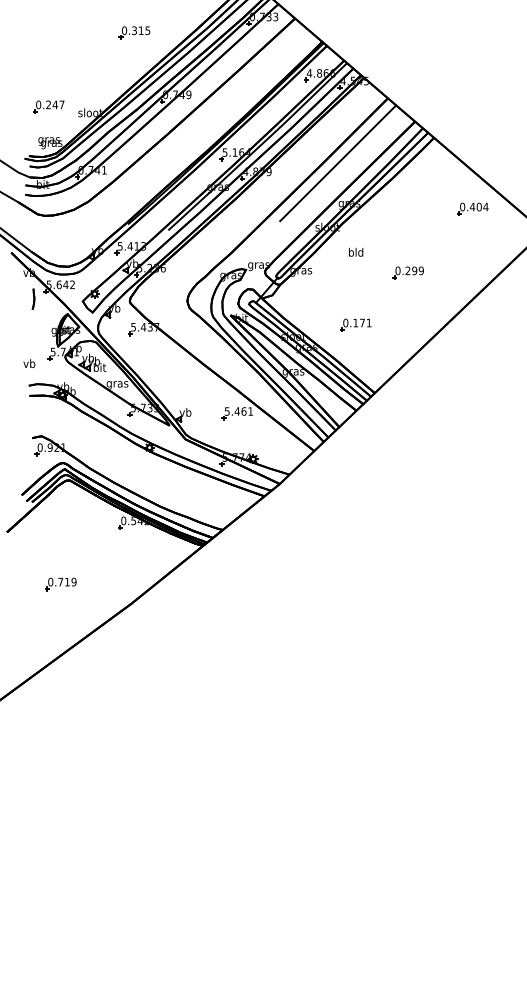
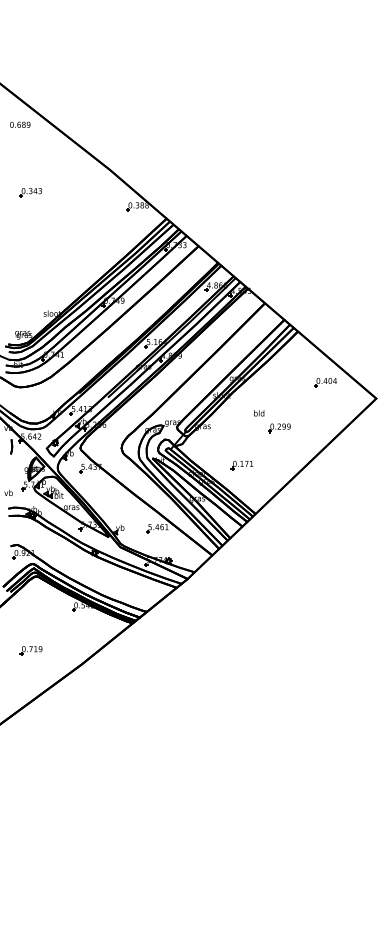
part: (134, 32) -> (83, 256), removed
part: (48, 107) -> (22, 309), removed
line: (336, 163) -> (228, 349), removed
text: (356, 252) -> (259, 413), moved

